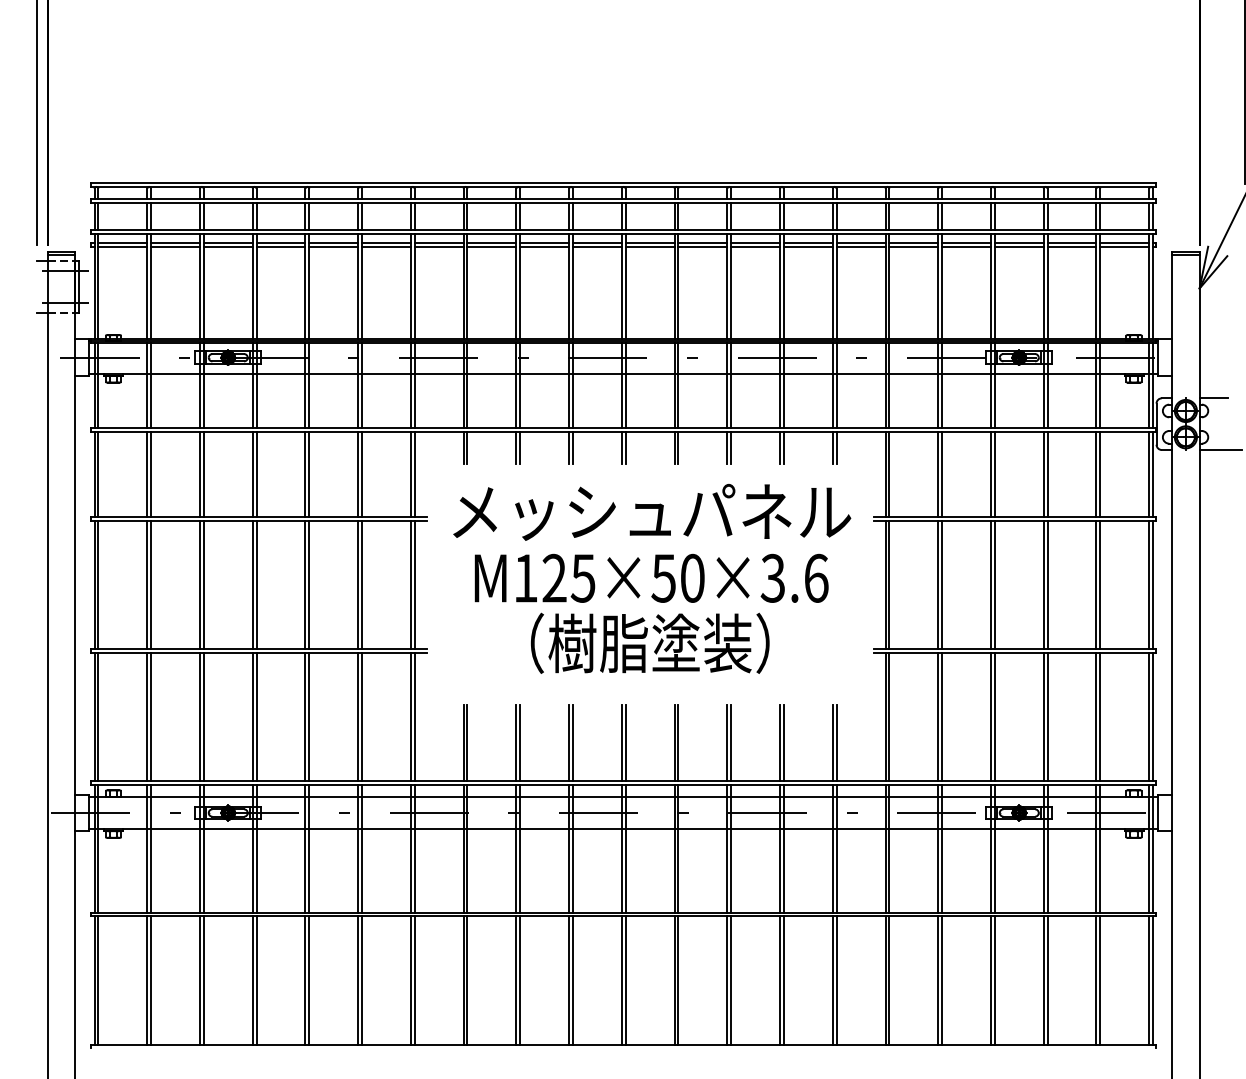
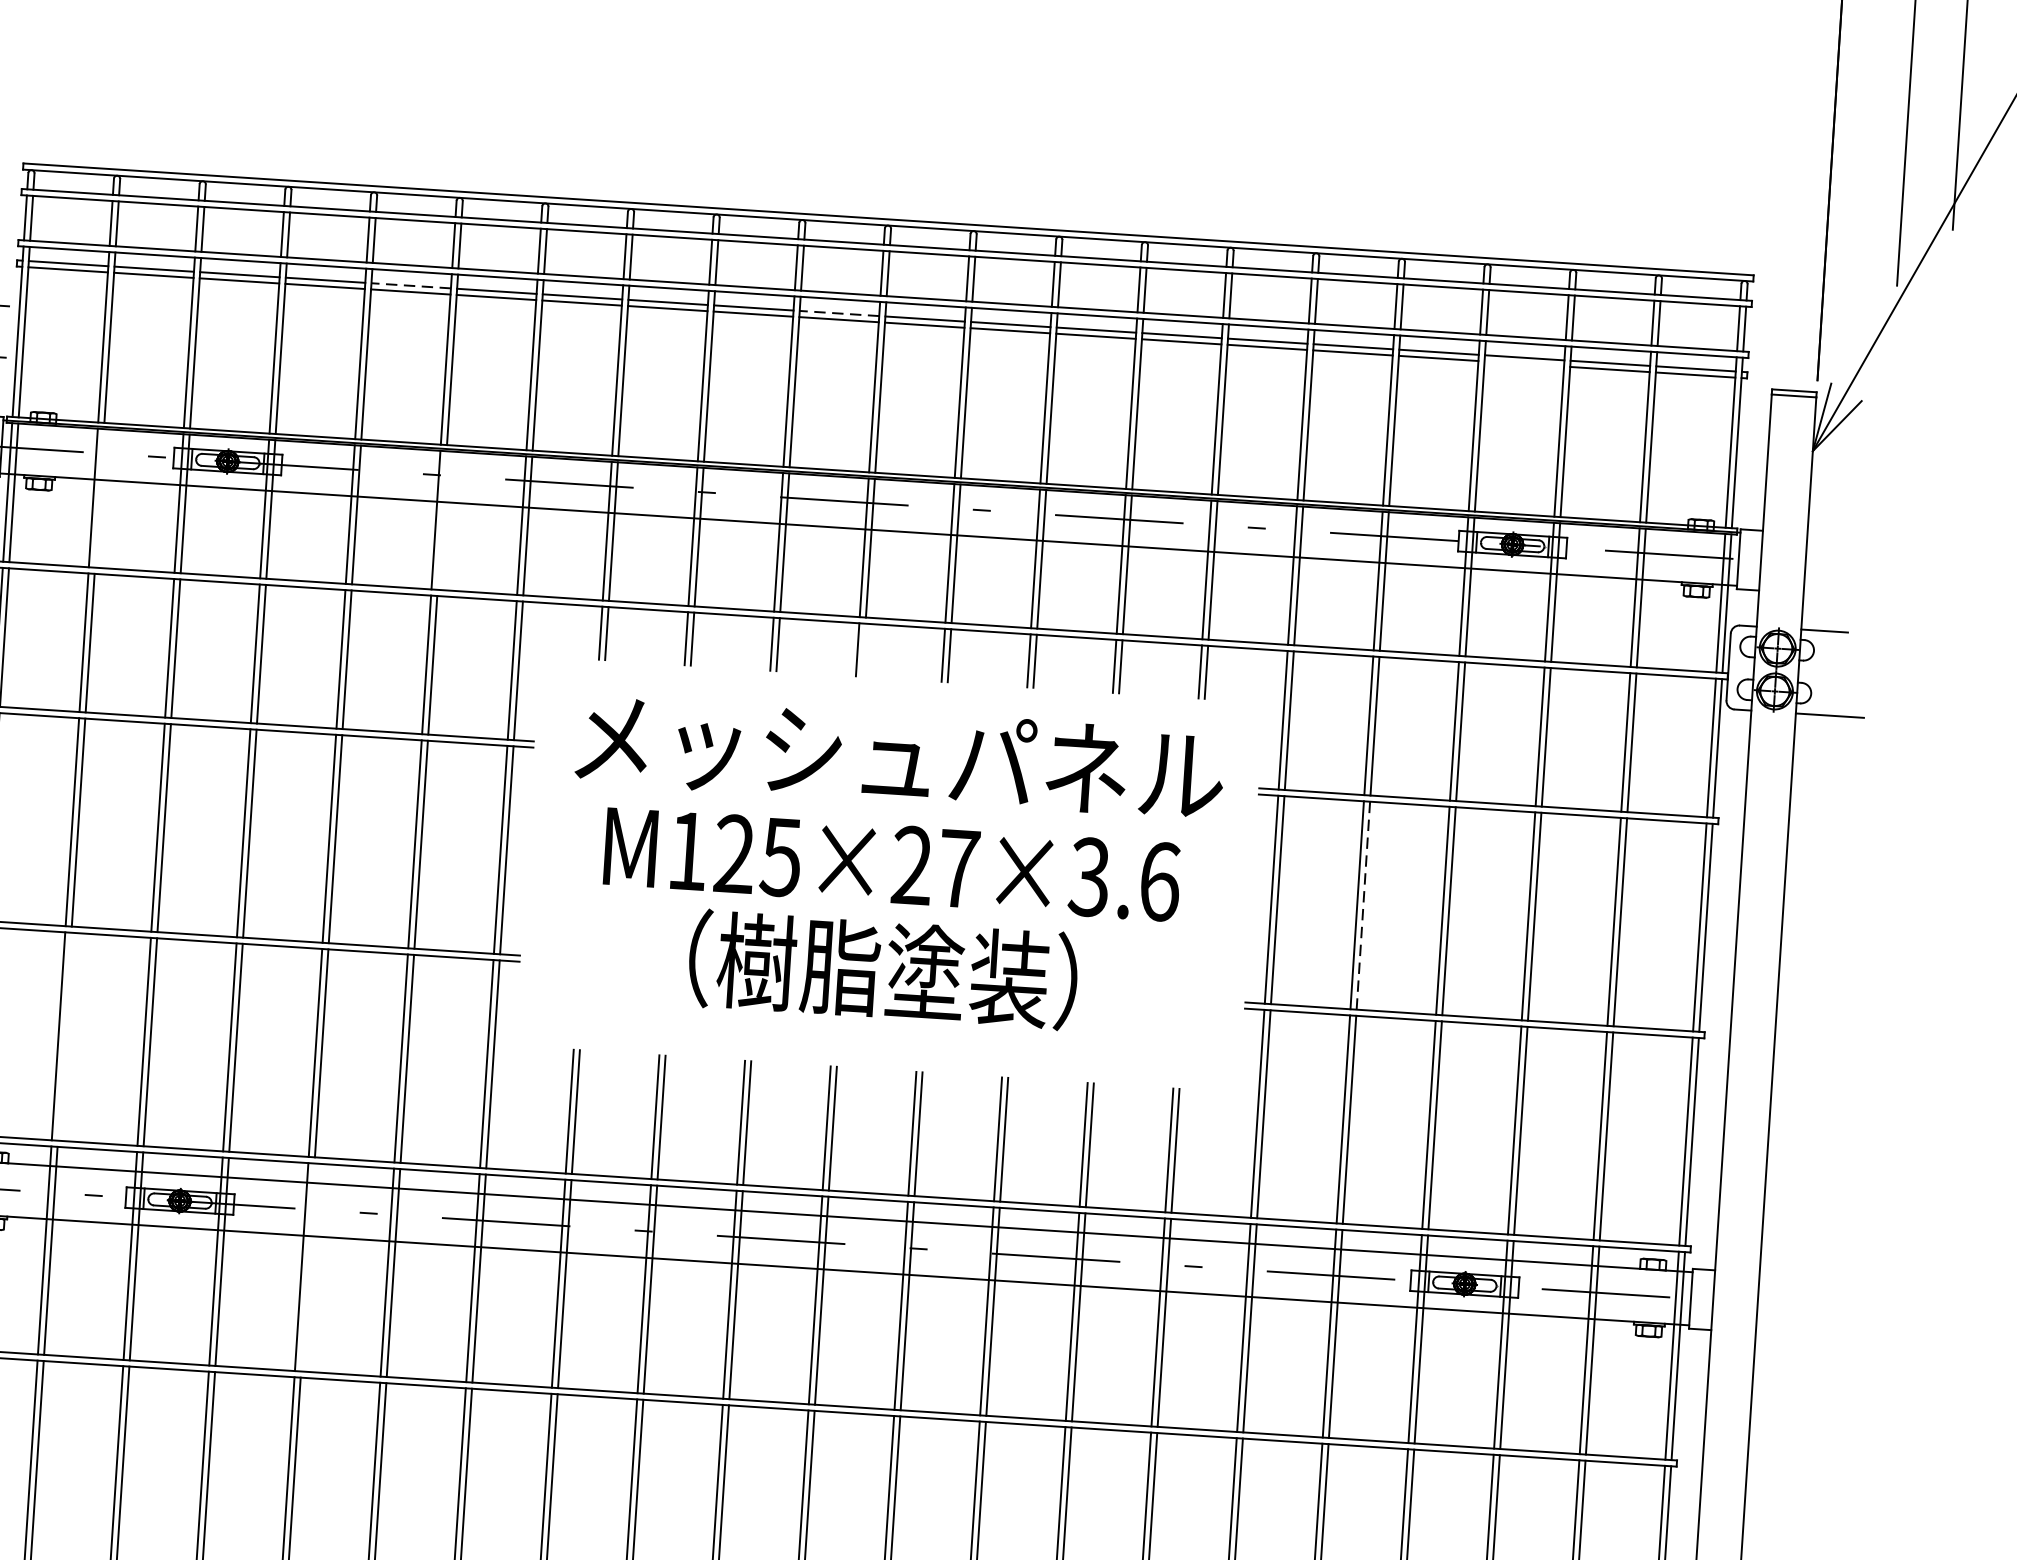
line: (333, 242) -> (410, 285), solid -> dashed
line: (596, 242) -> (838, 313), solid -> dashed
line: (1018, 246) -> (1523, 363), removed
line: (151, 385) -> (100, 498), removed
line: (362, 385) -> (442, 520), removed
line: (625, 447) -> (863, 649), removed
text: (677, 577) -> (934, 865), M125×50×3.6 -> M125×27×3.6
line: (942, 584) -> (1364, 904), solid -> dashed
line: (151, 716) -> (65, 1036), removed
line: (309, 848) -> (308, 1267), removed

